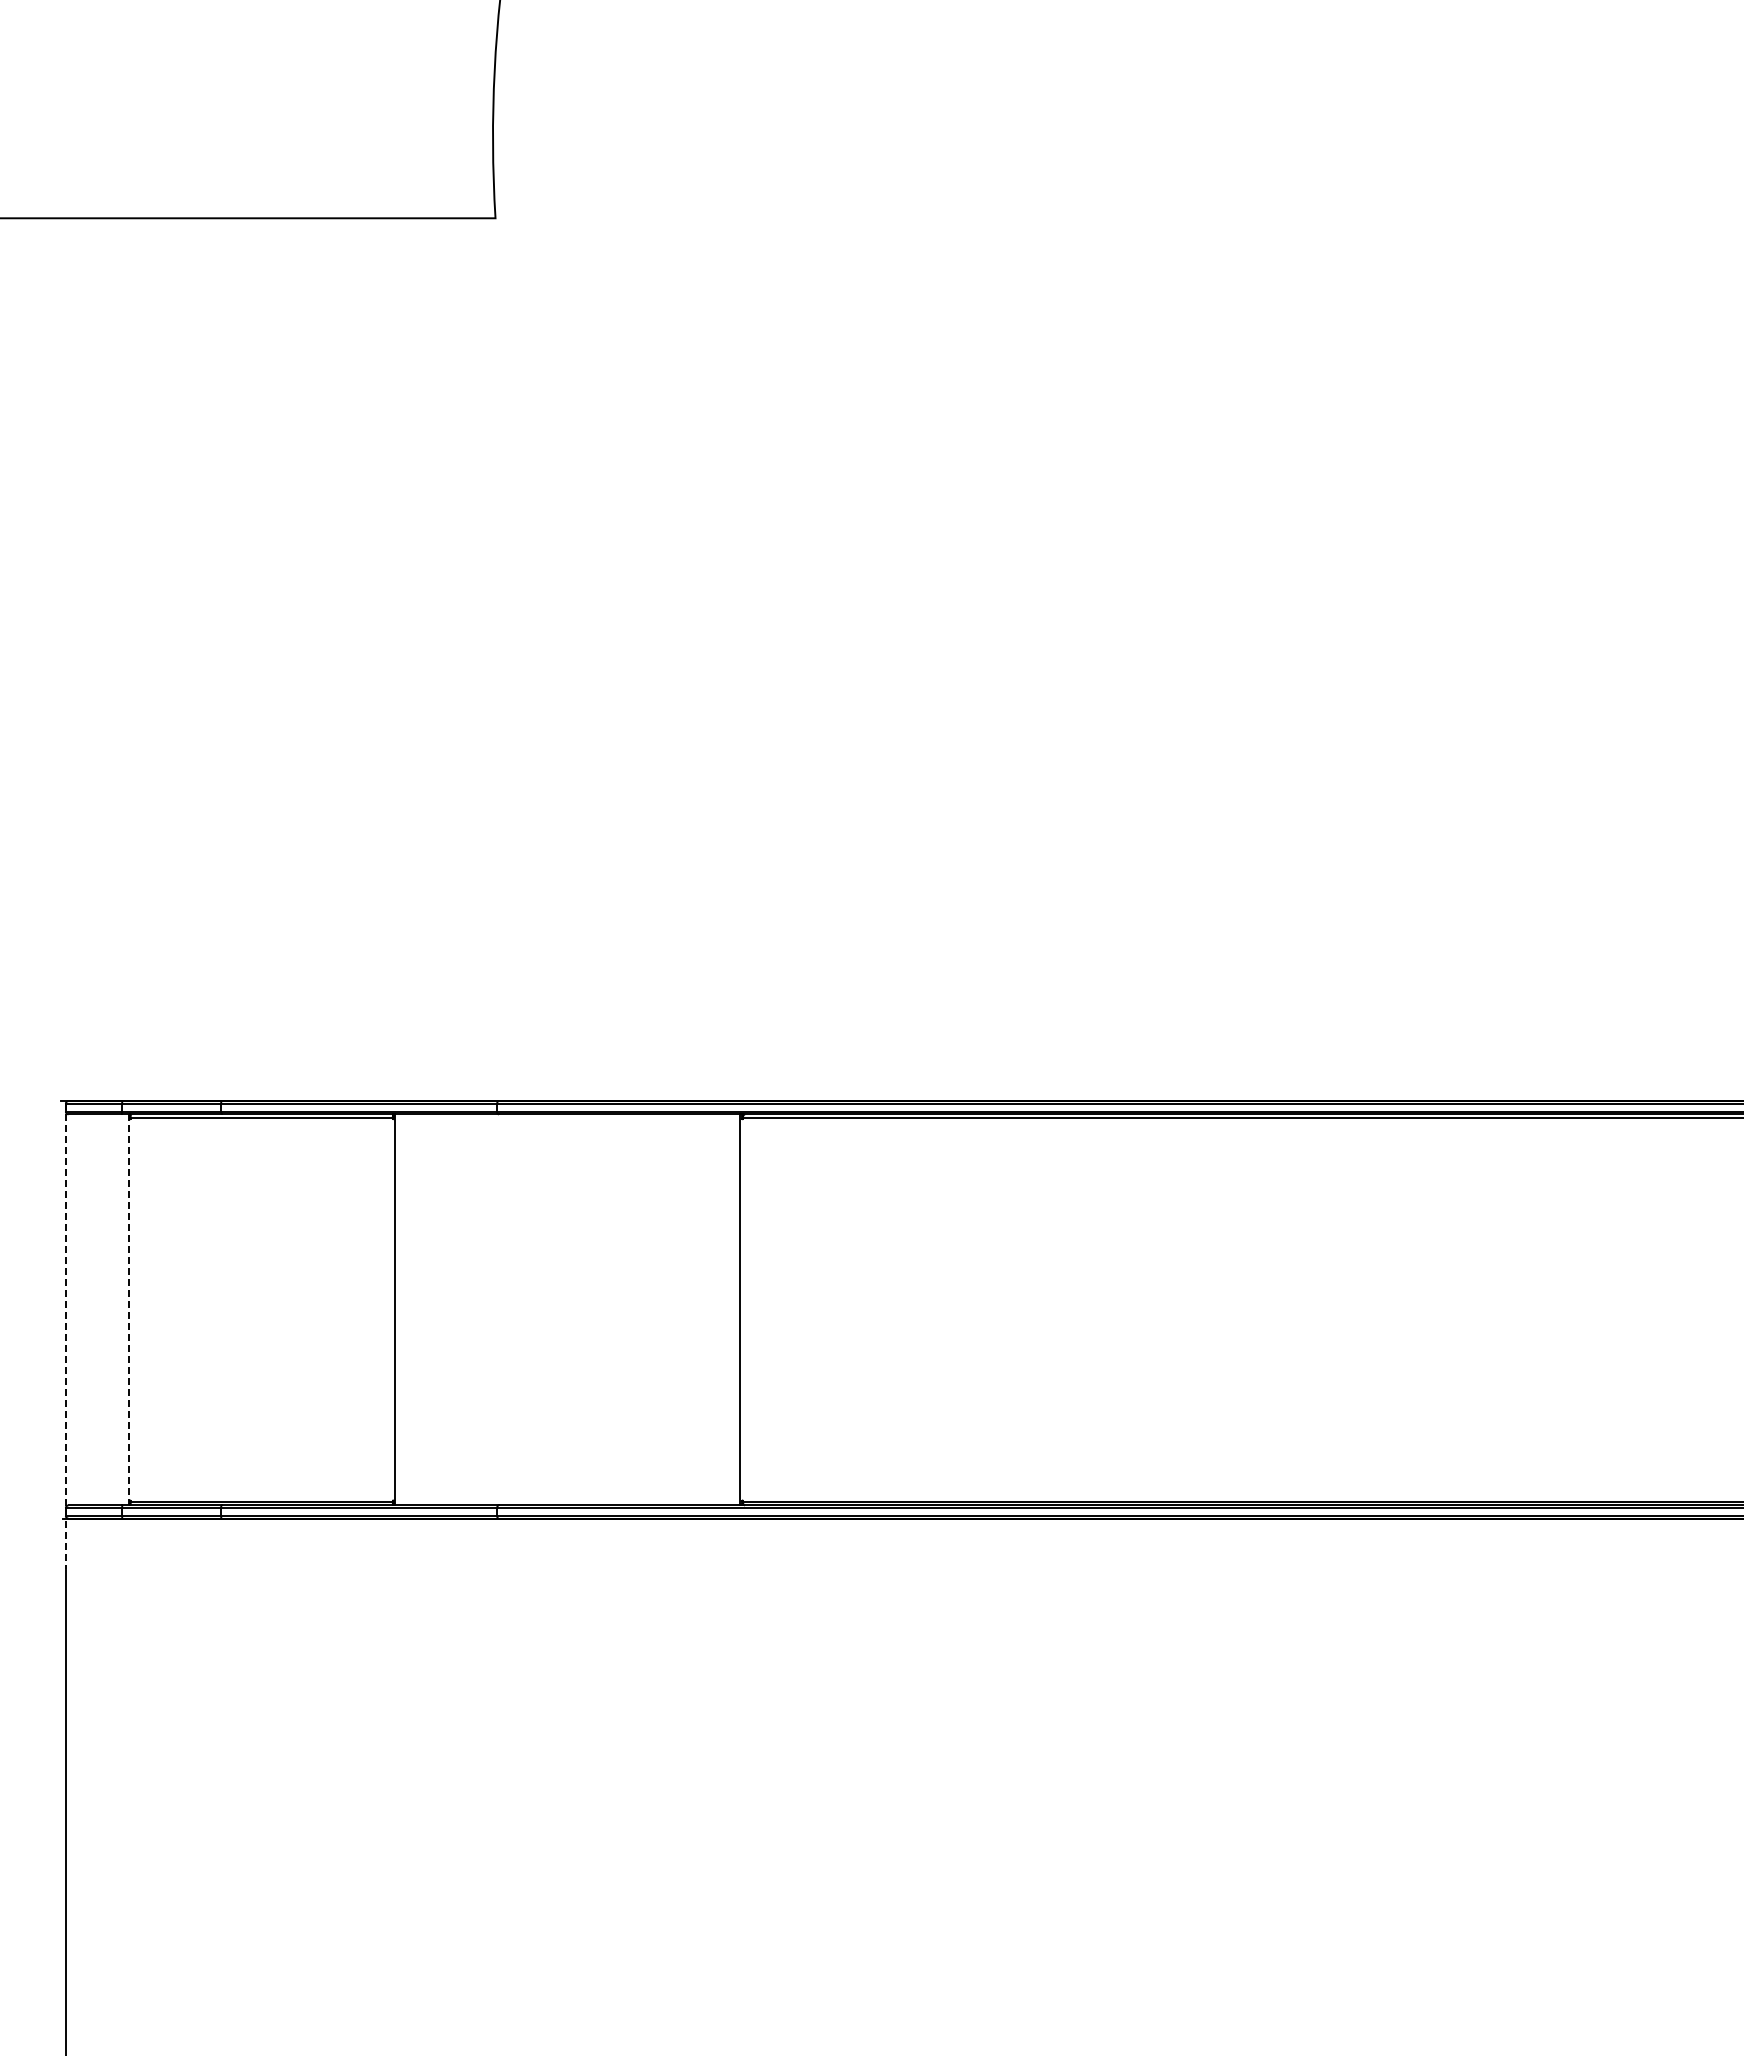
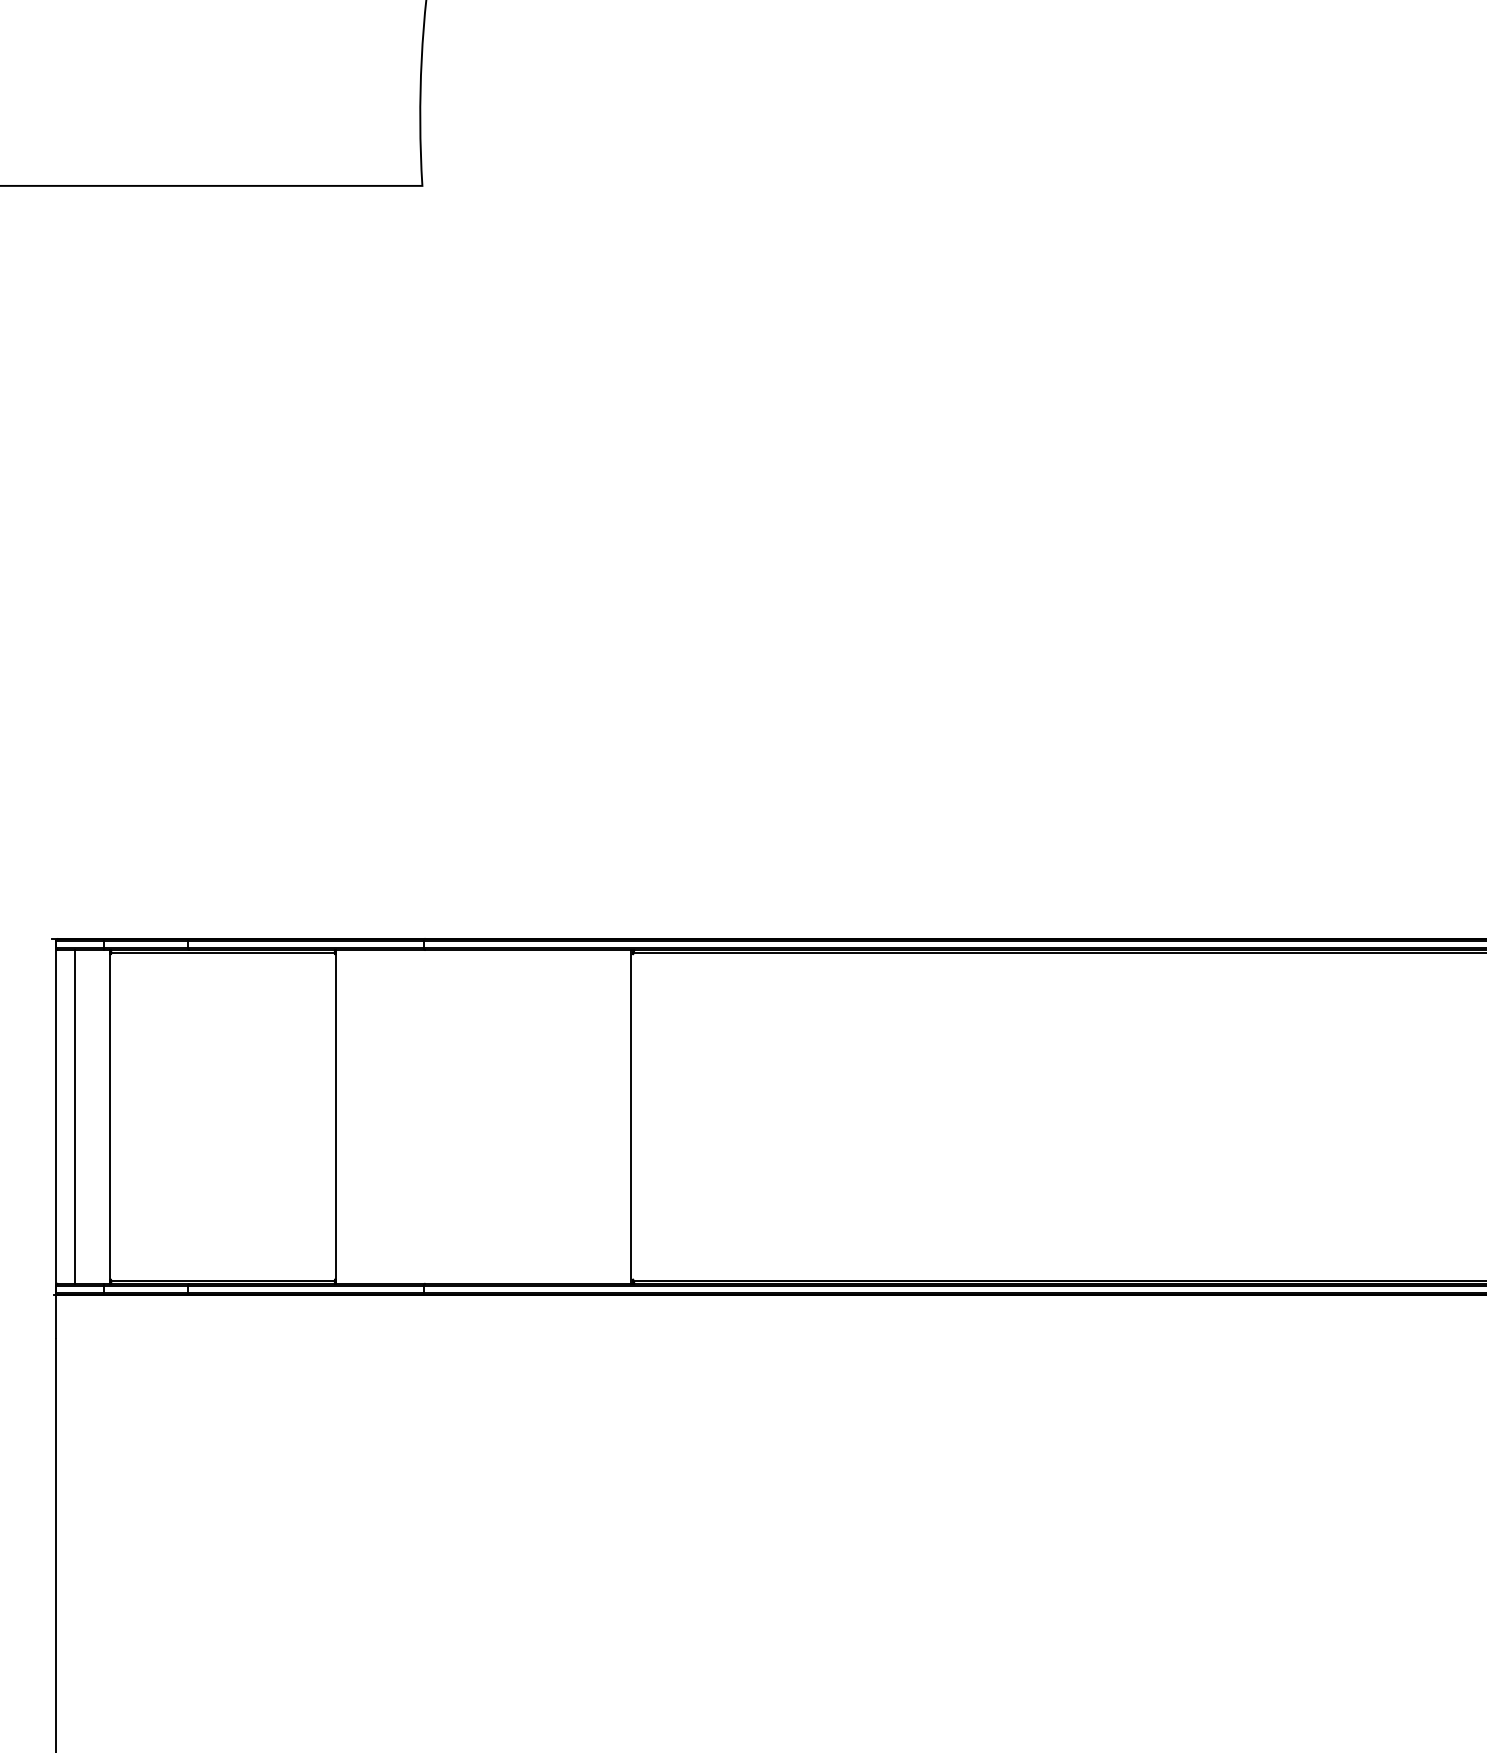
line: (88, 1309) -> (75, 1116), added
line: (128, 1309) -> (109, 1116), dashed -> solid
line: (65, 1336) -> (55, 1139), dashed -> solid

